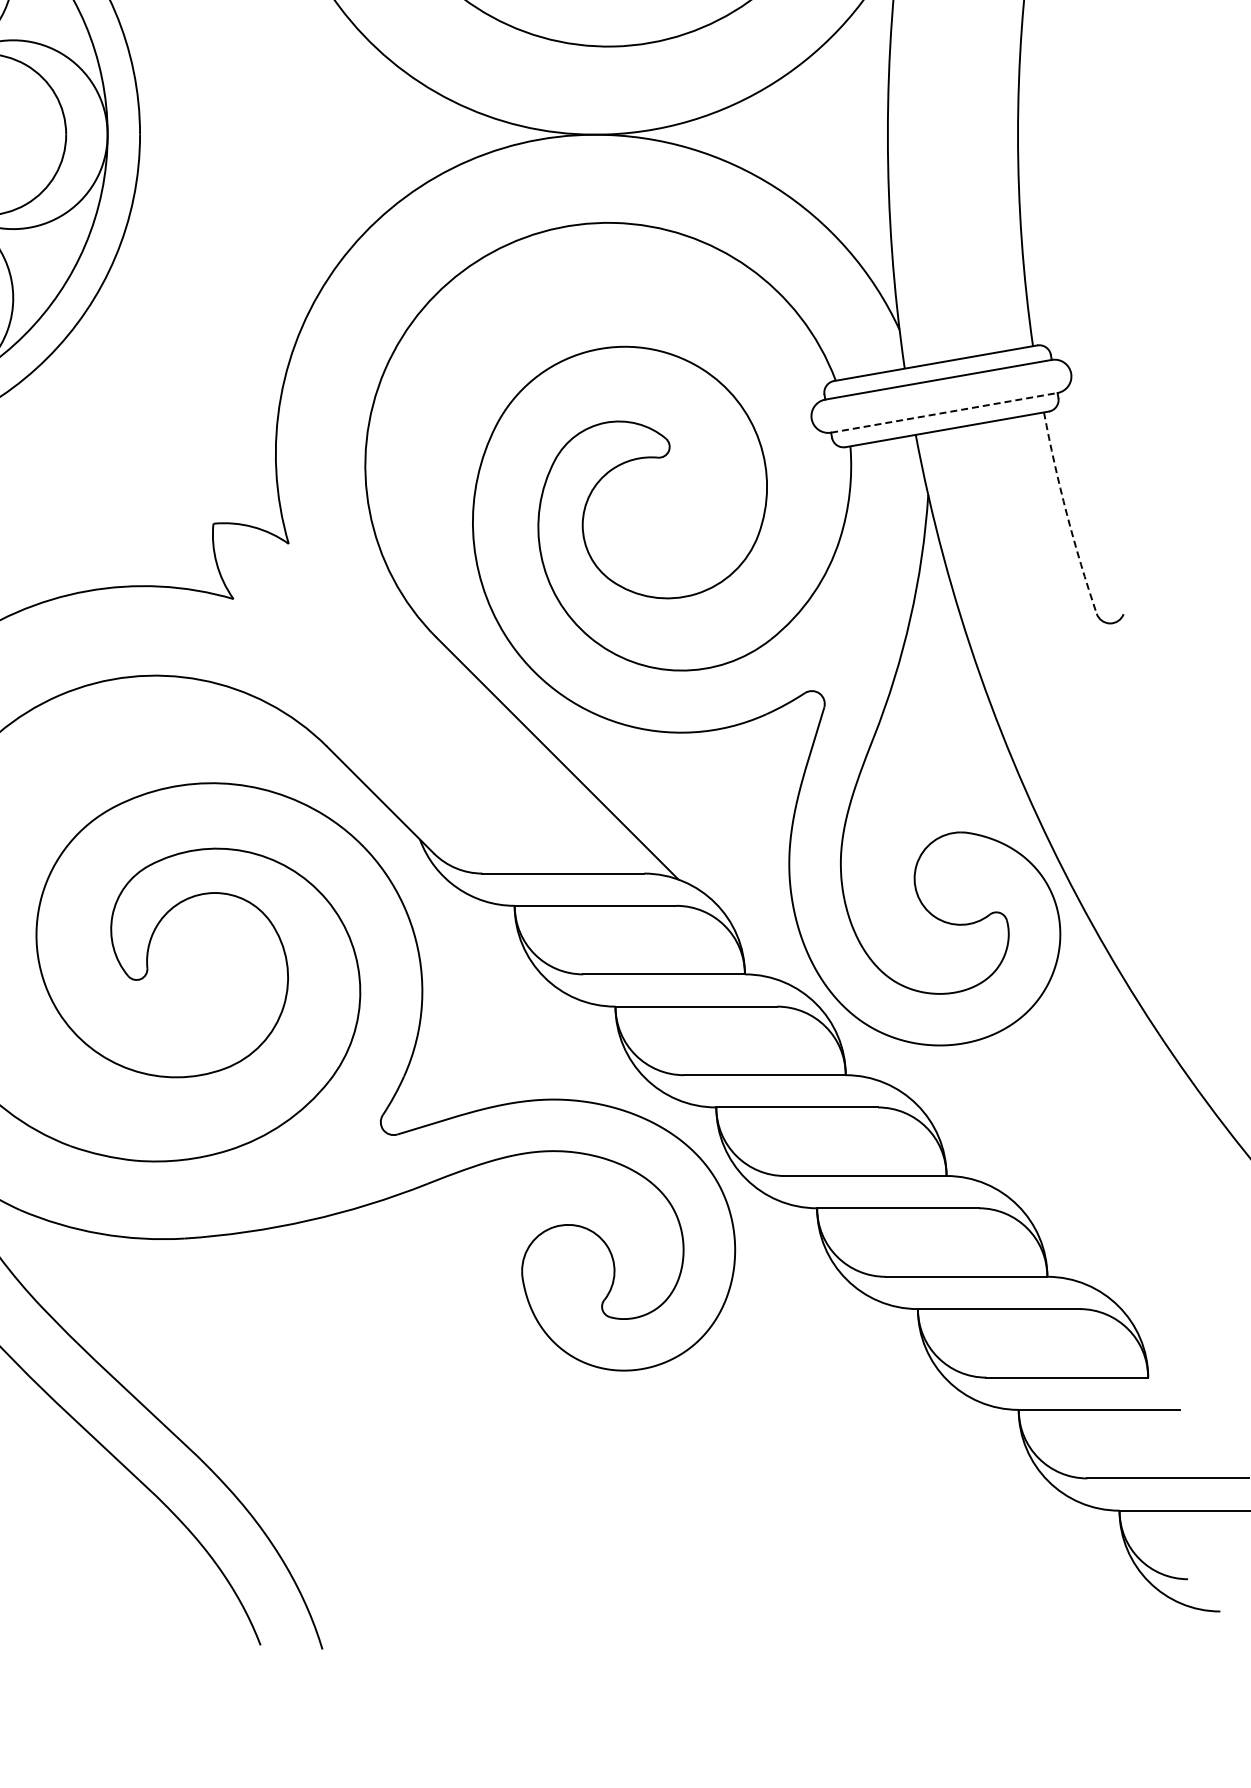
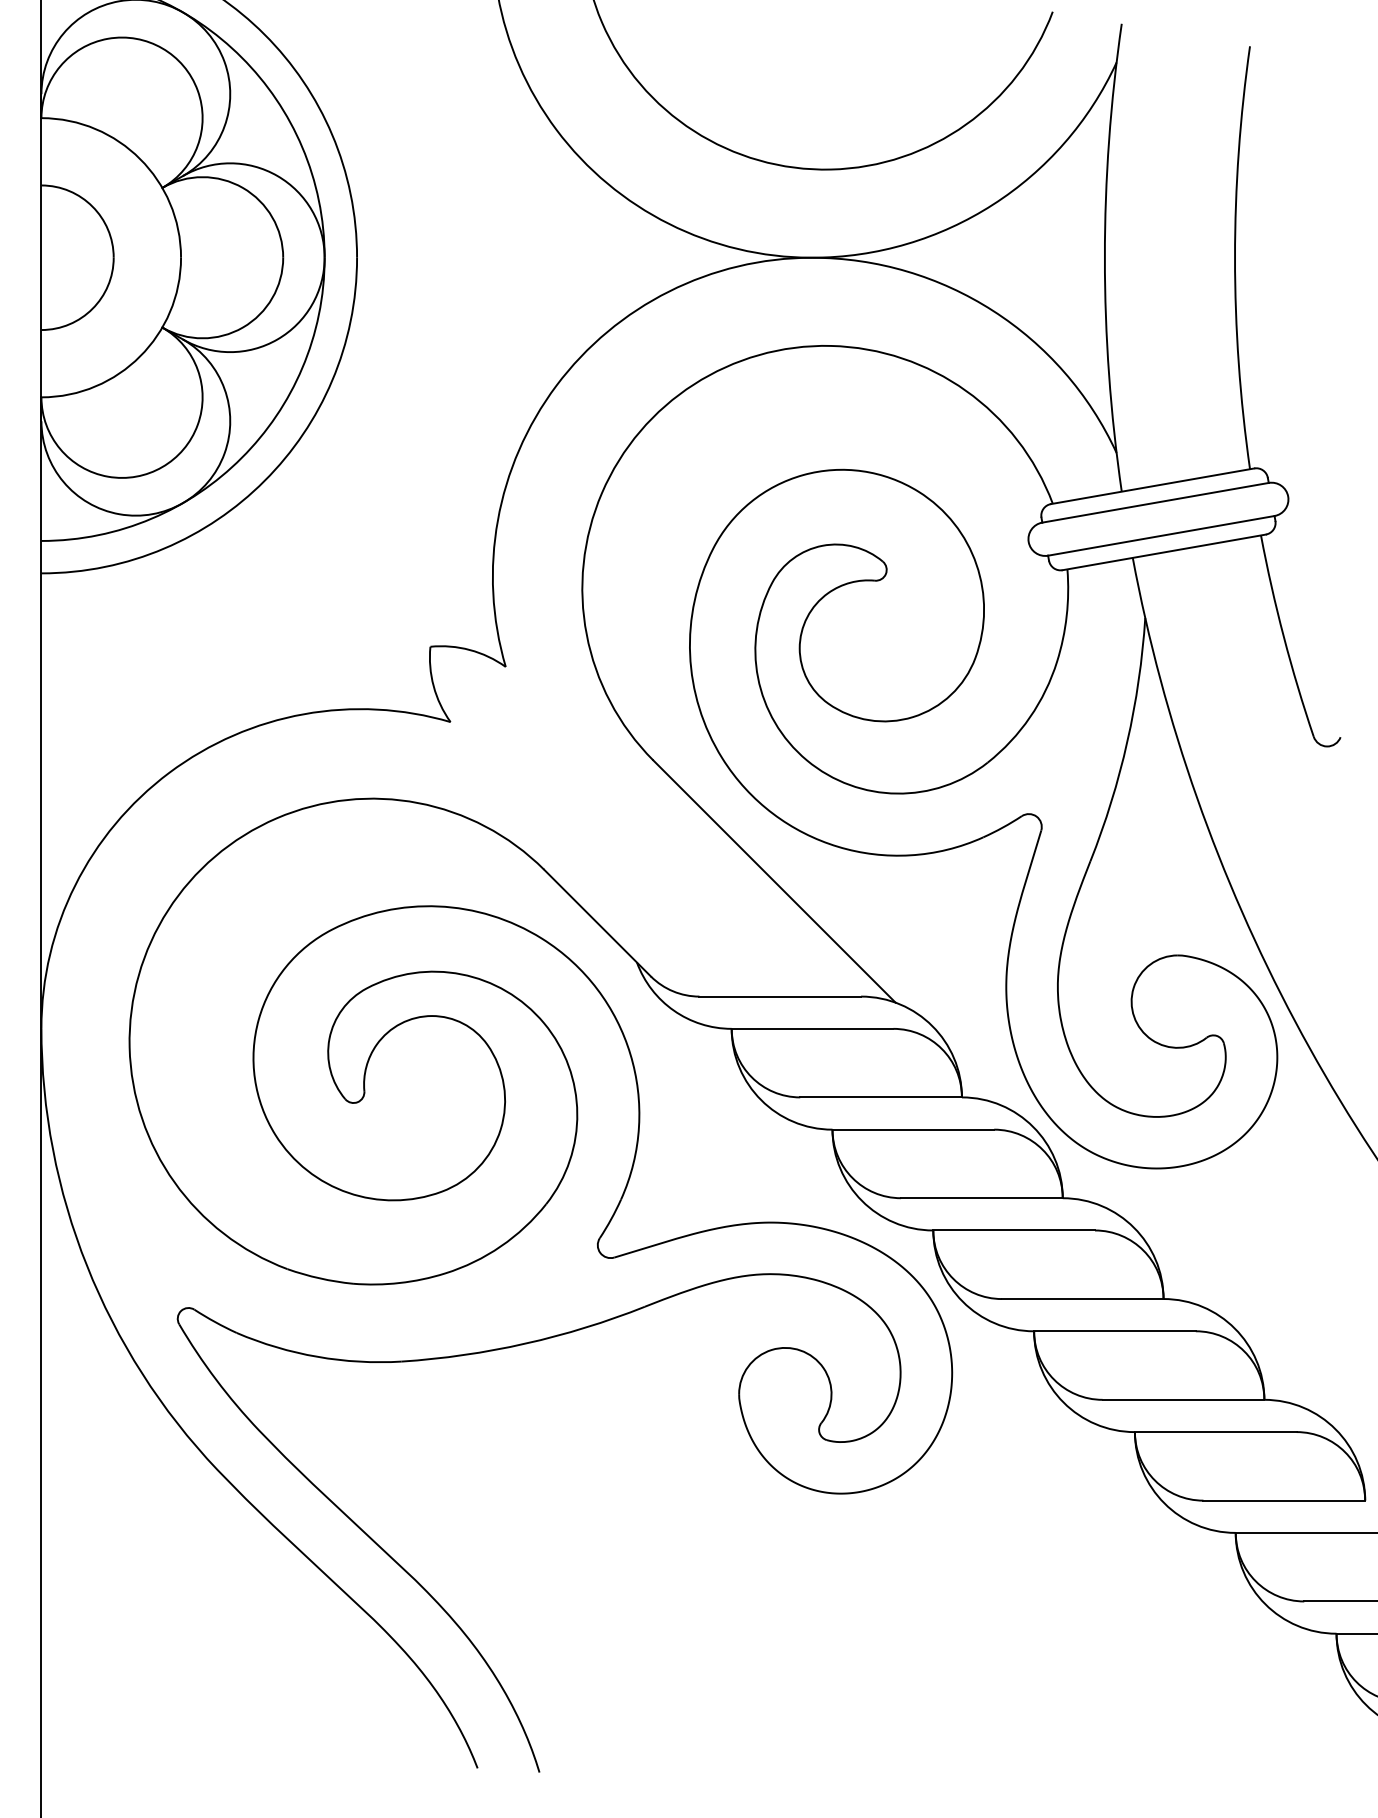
line: (944, 412) -> (1161, 535), dashed -> solid
arc: (1066, 514) -> (1283, 637), dashed -> solid

